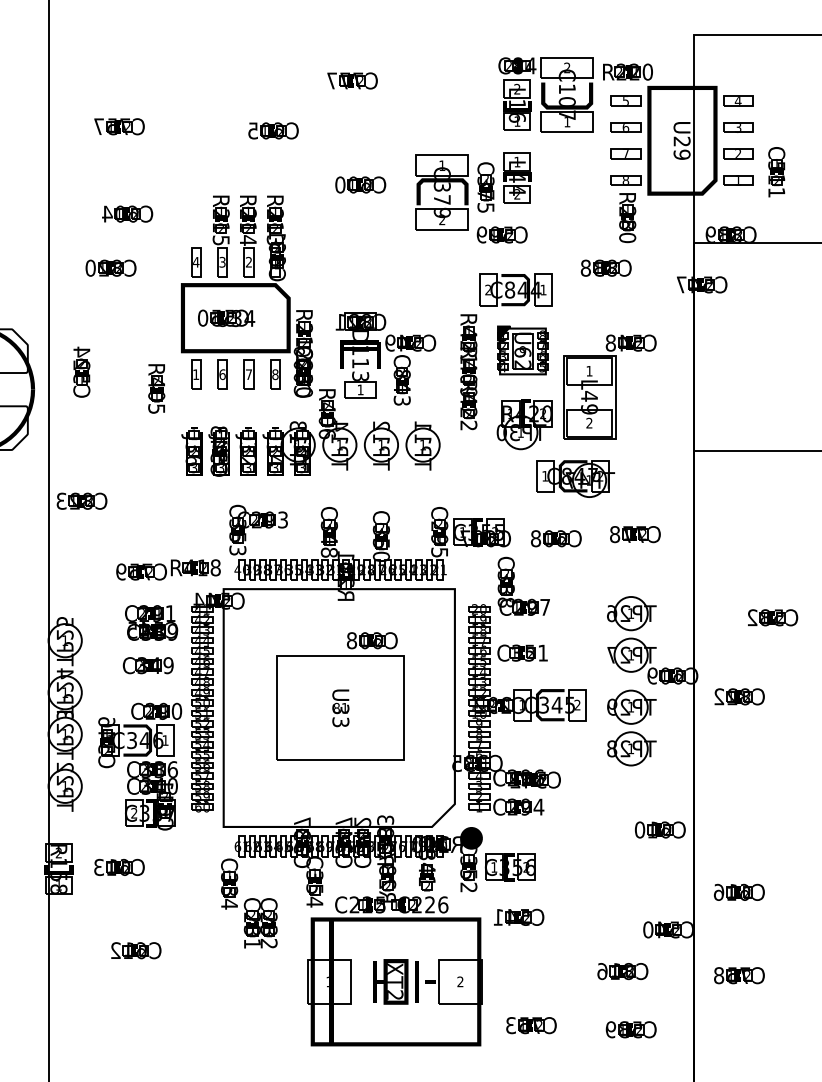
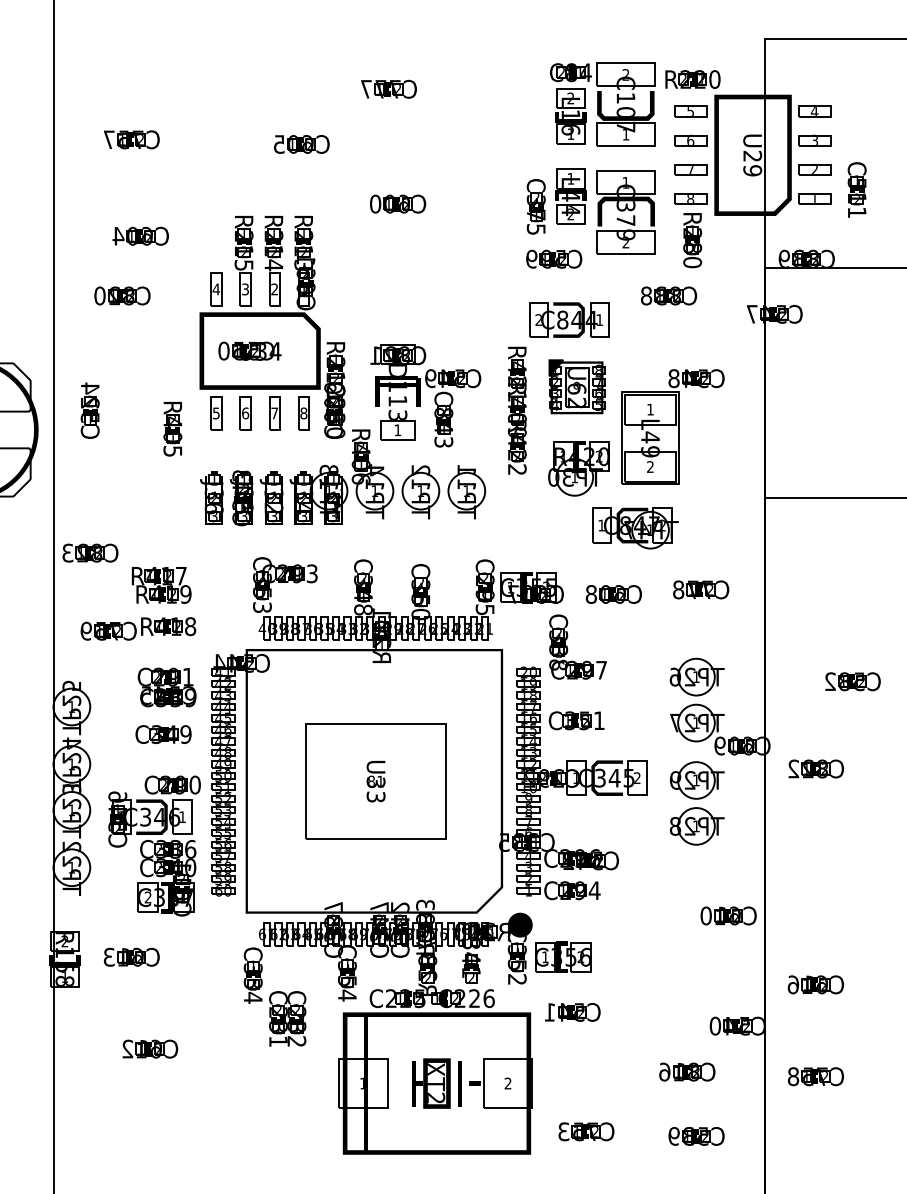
part: (441, 192) -> (625, 212), moved
text: (196, 374) -> (216, 413), 1 -> 5
part: (146, 530) -> (161, 585), added
part: (168, 569) -> (138, 628), moved
part: (372, 640) -> (411, 706), removed

